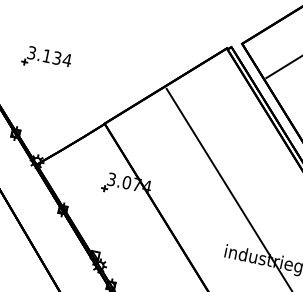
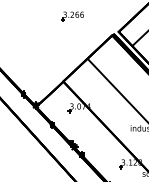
part: (46, 59) -> (30, 57), removed

